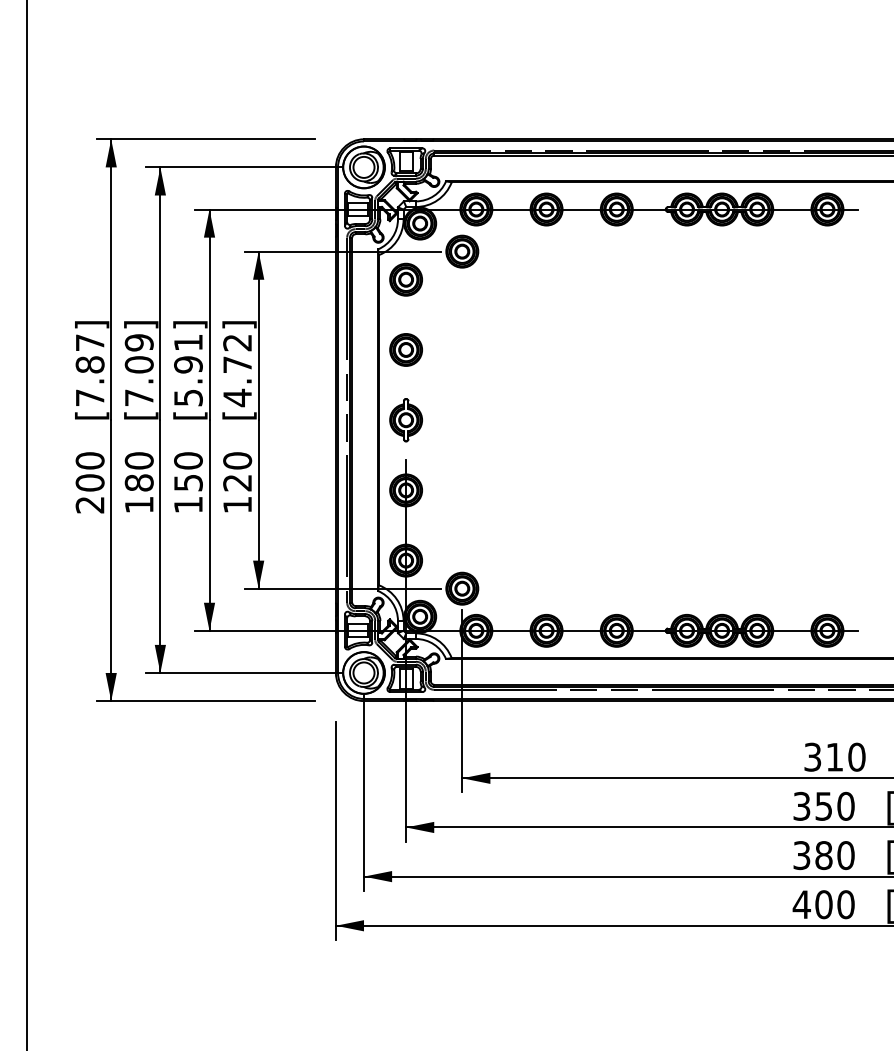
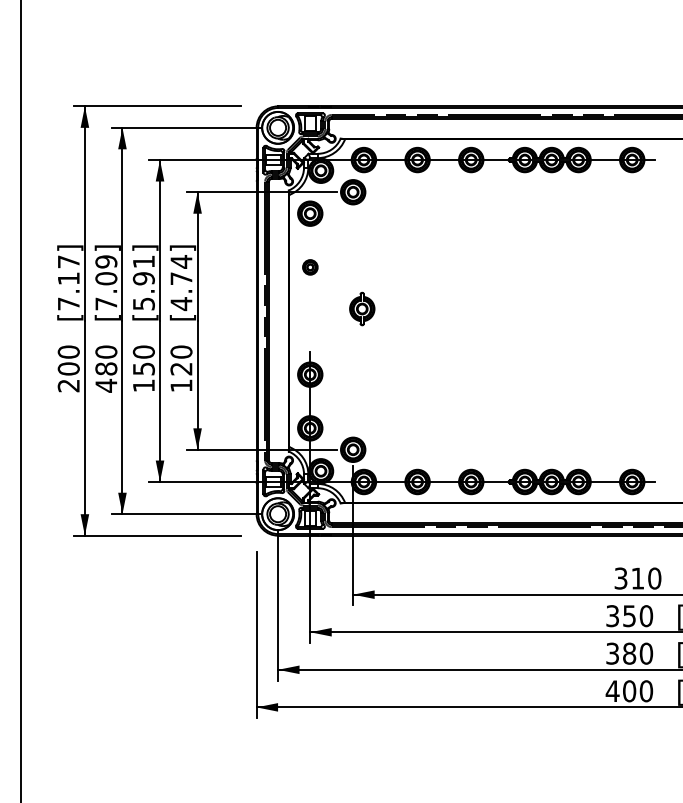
text: (237, 342) -> (181, 261), [4.72] -> [4.74]
part: (406, 350) -> (310, 267), size x0.6
text: (89, 364) -> (68, 278), [7.87] -> [7.17]
part: (406, 419) -> (362, 308), moved
text: (139, 504) -> (106, 385), 180 -> 480

